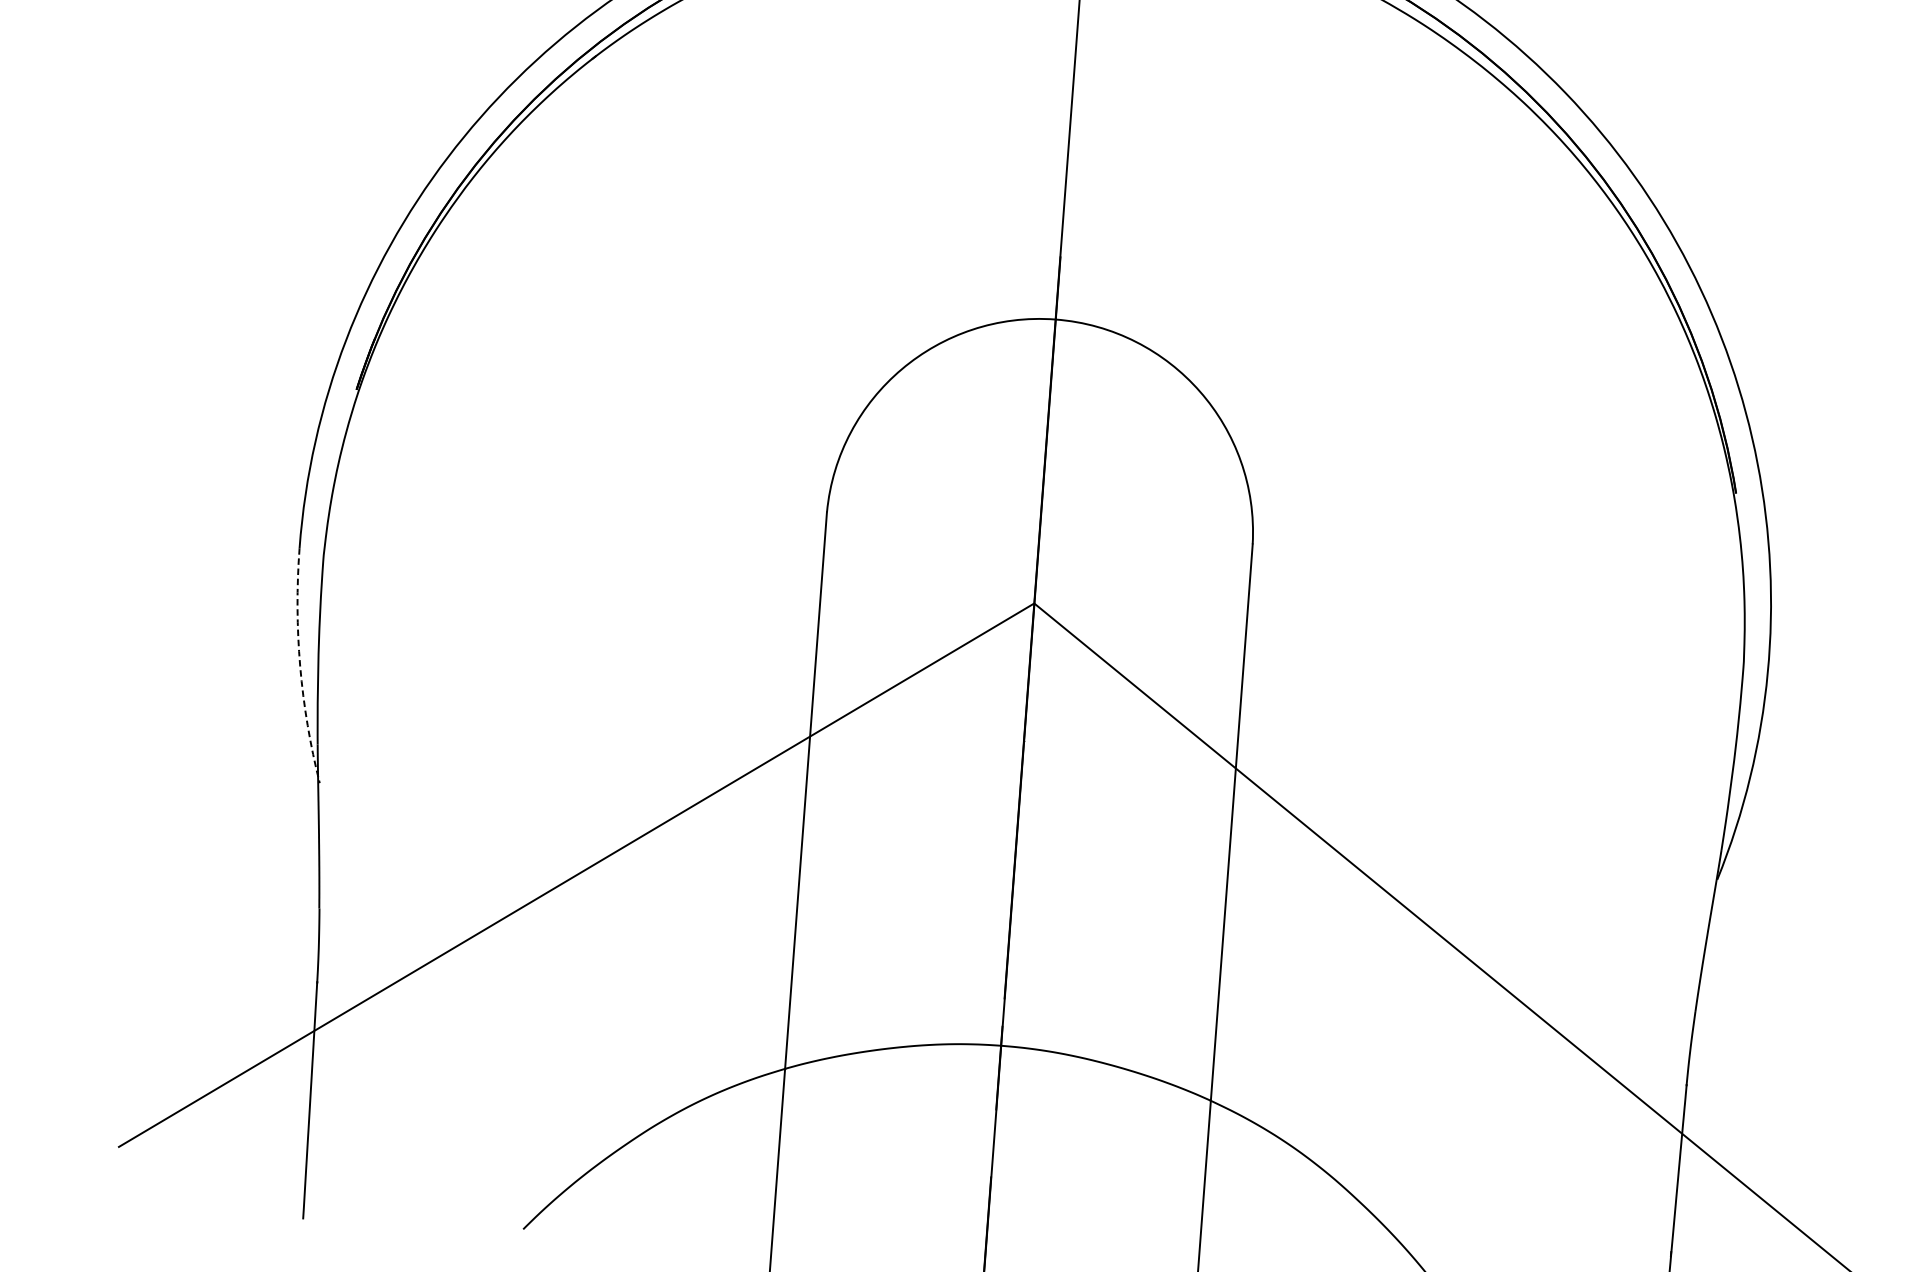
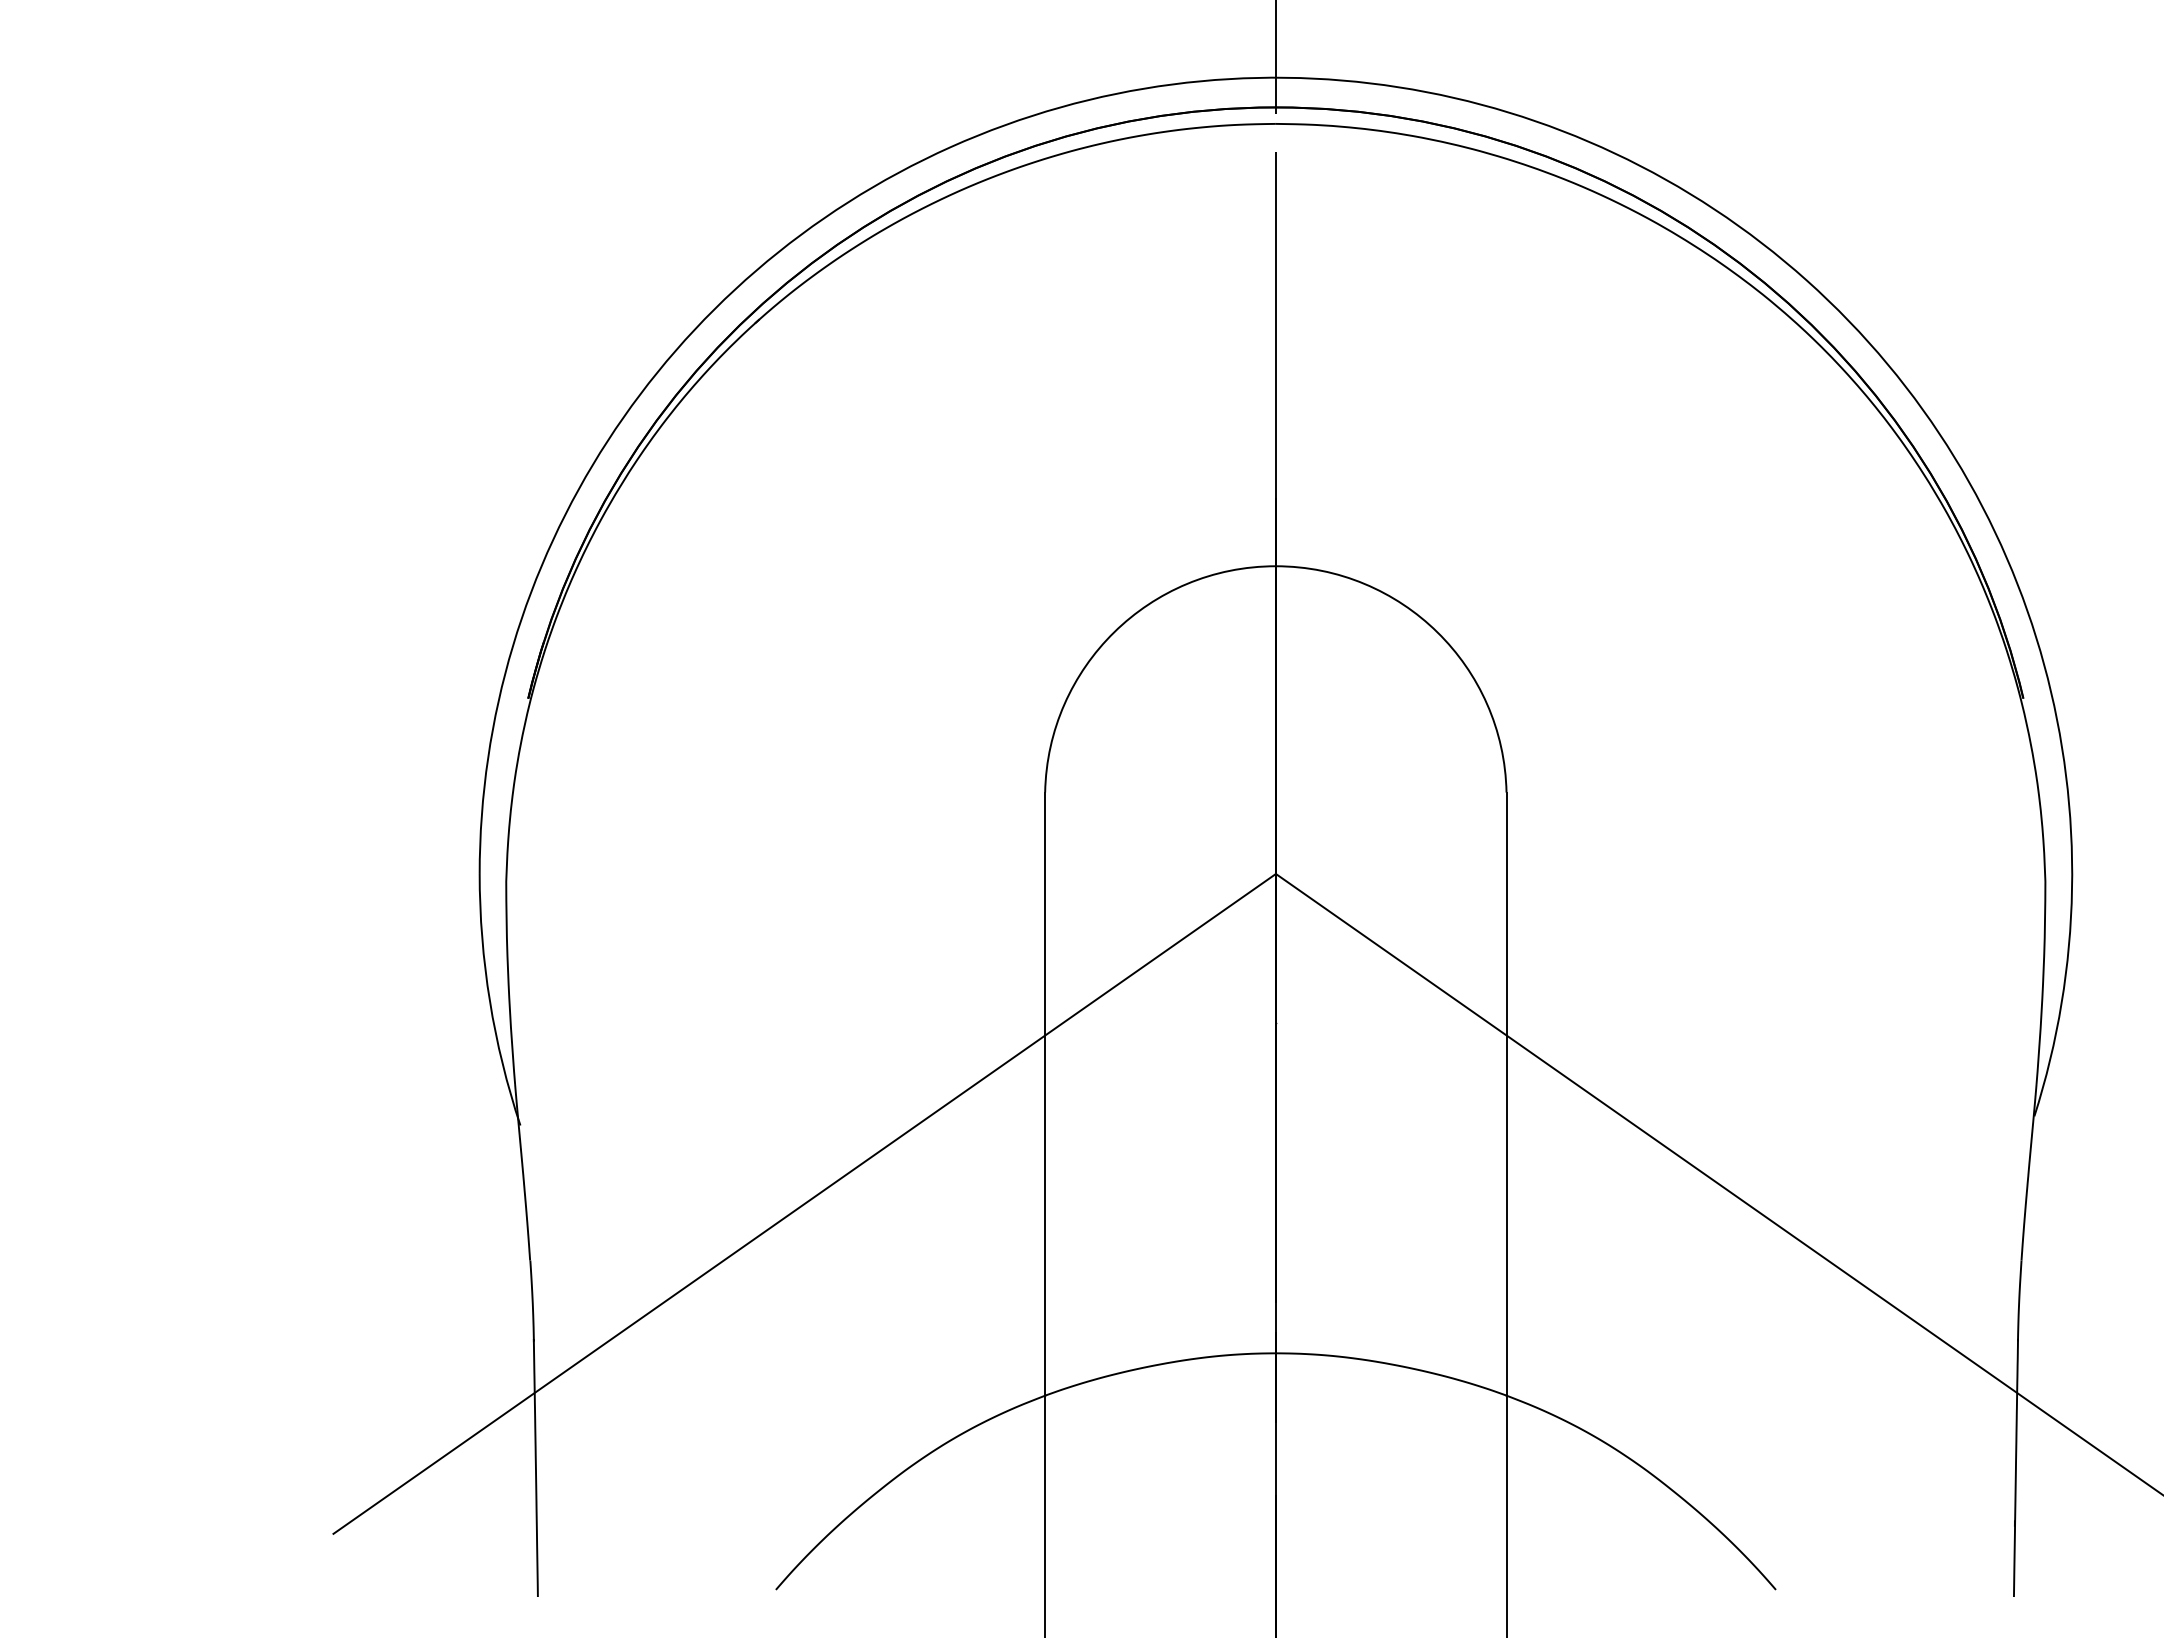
arc: (299, 666) -> (489, 1001), dashed -> solid

